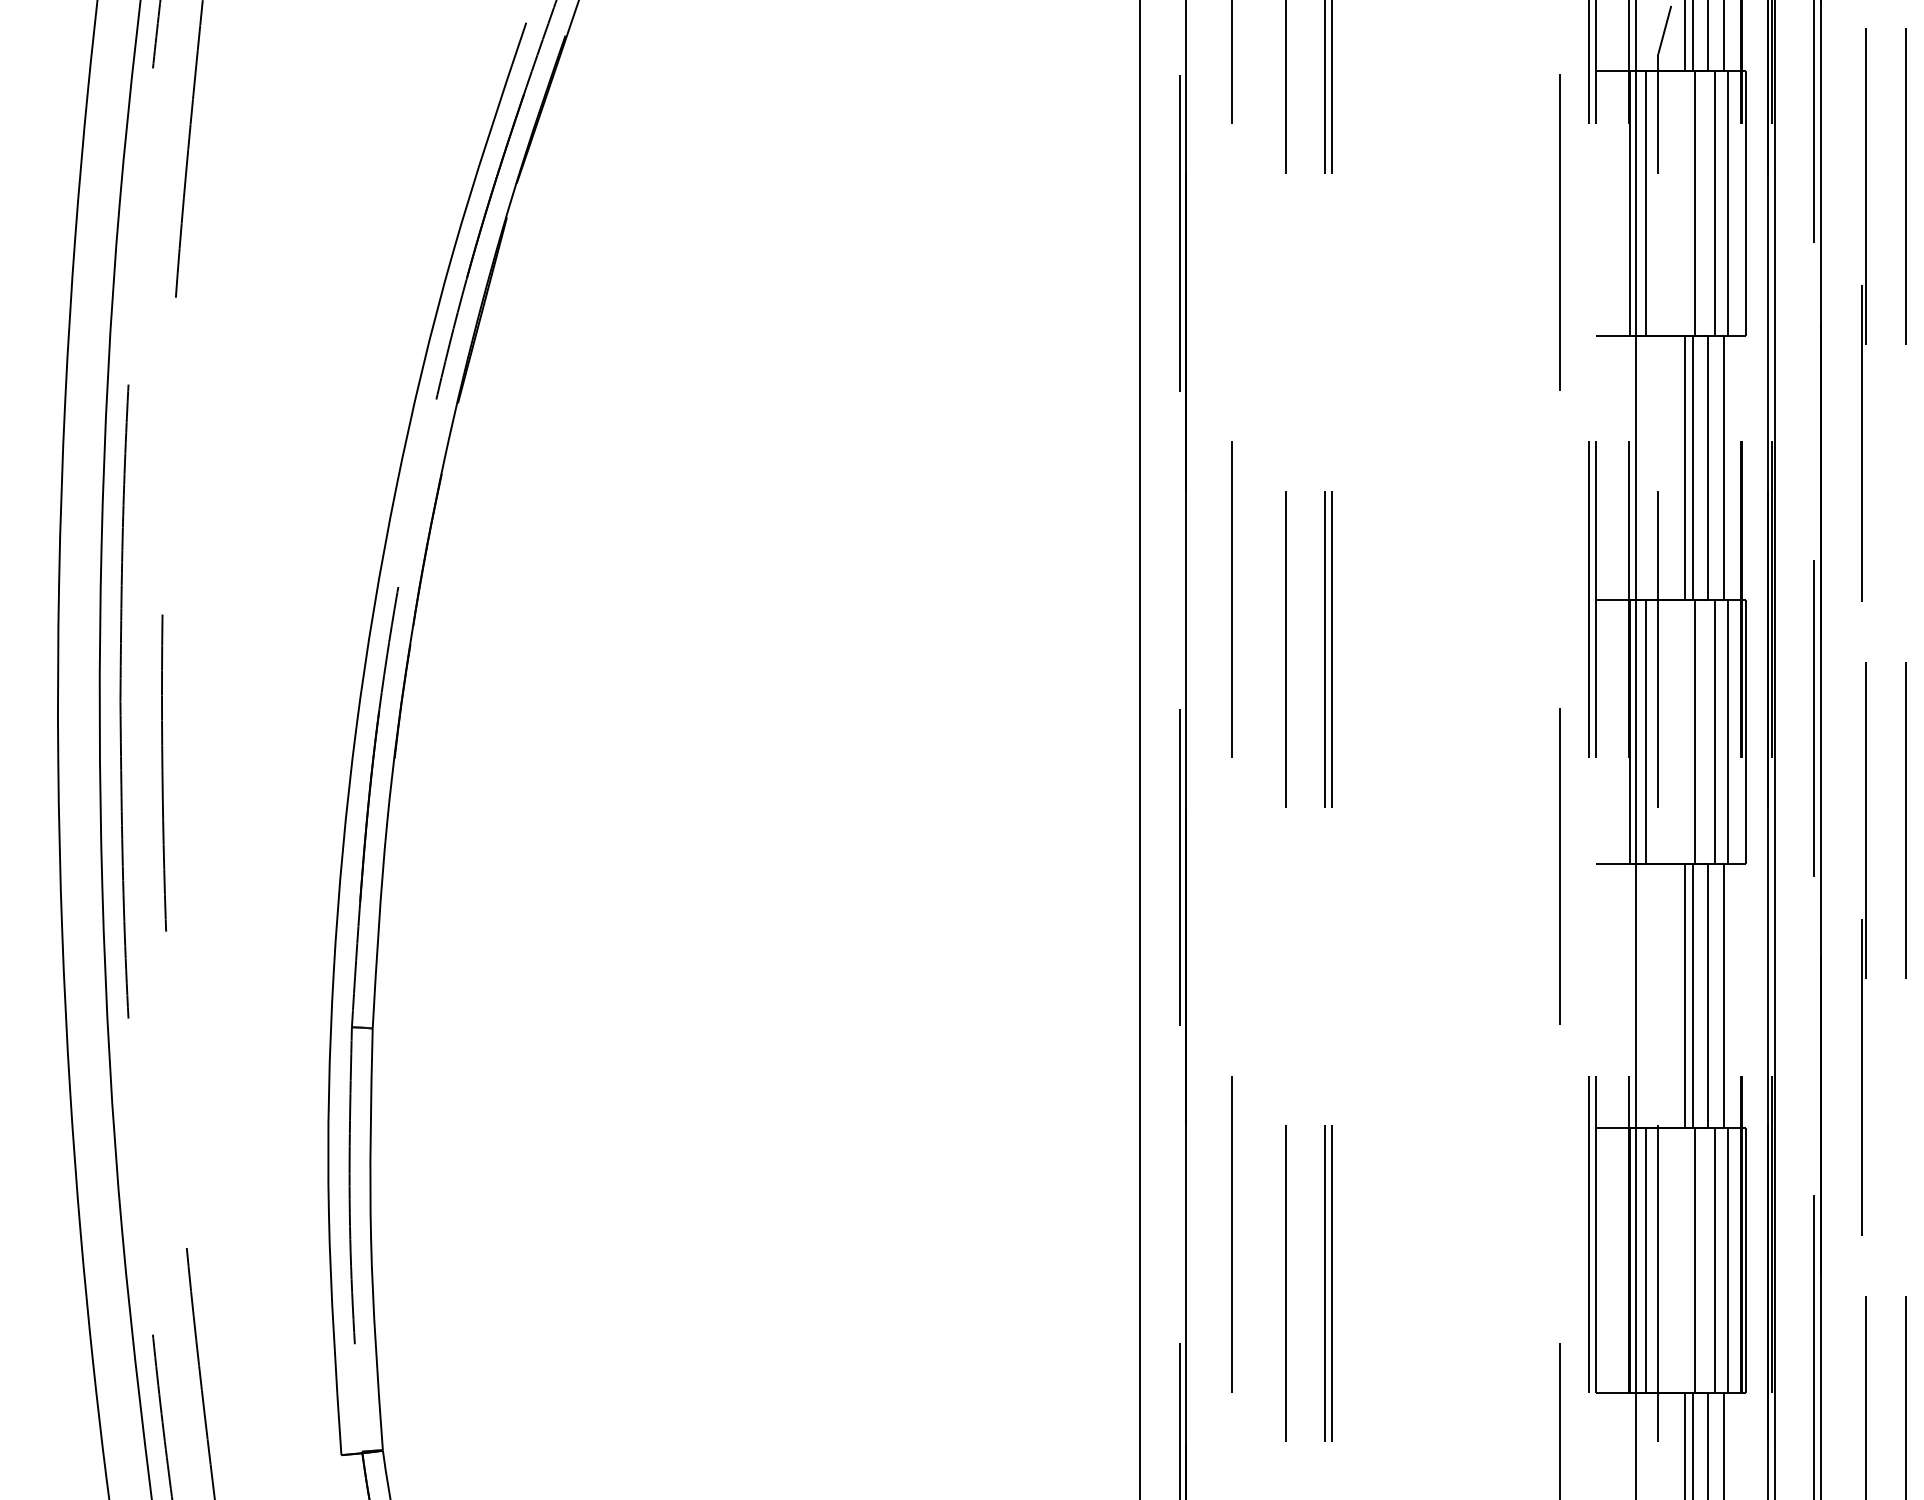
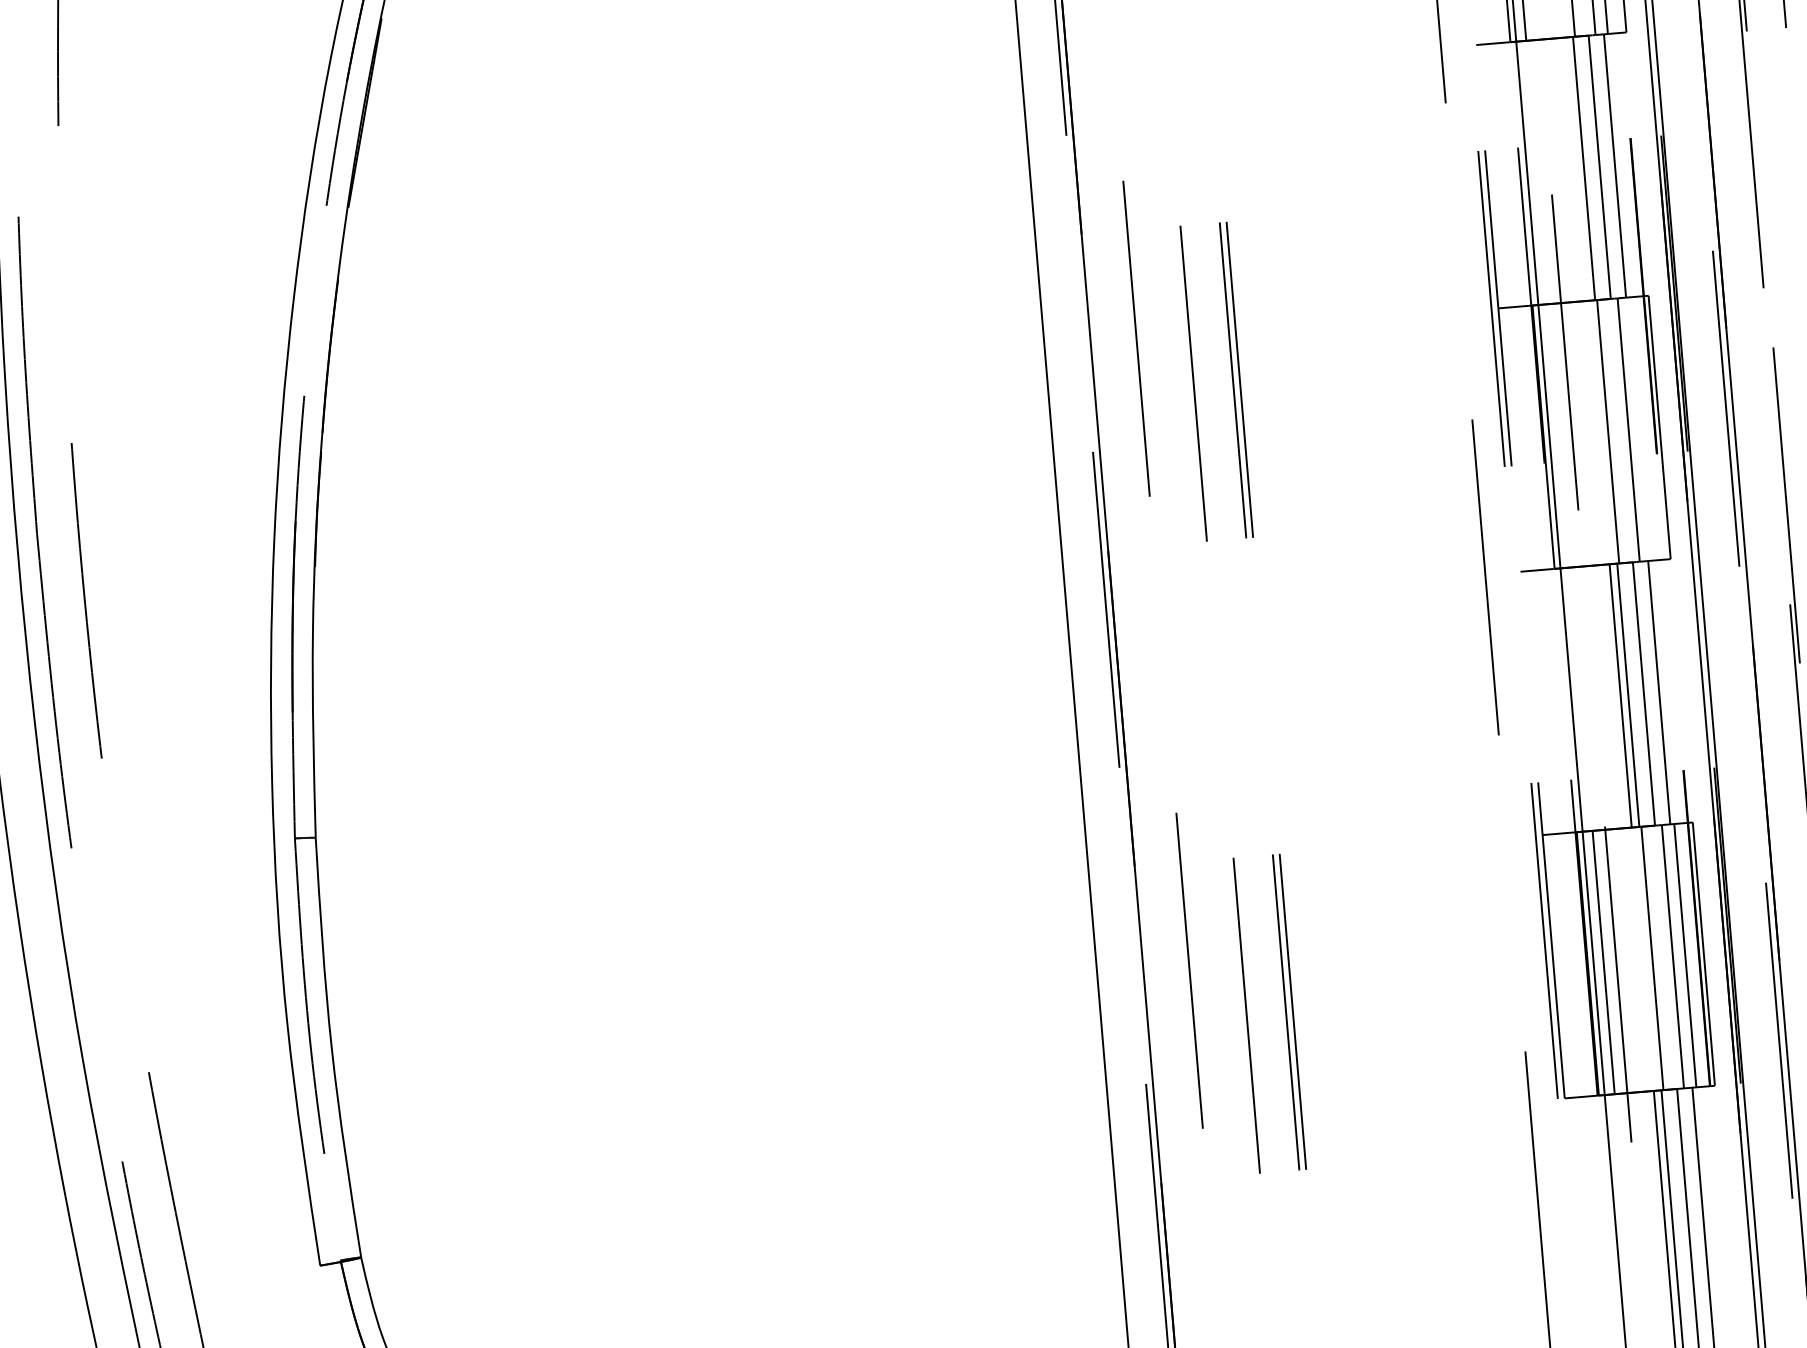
line: (1684, 467) -> (1575, 169), removed
line: (1645, 731) -> (1559, 435), removed
line: (1727, 731) -> (1640, 428), removed

